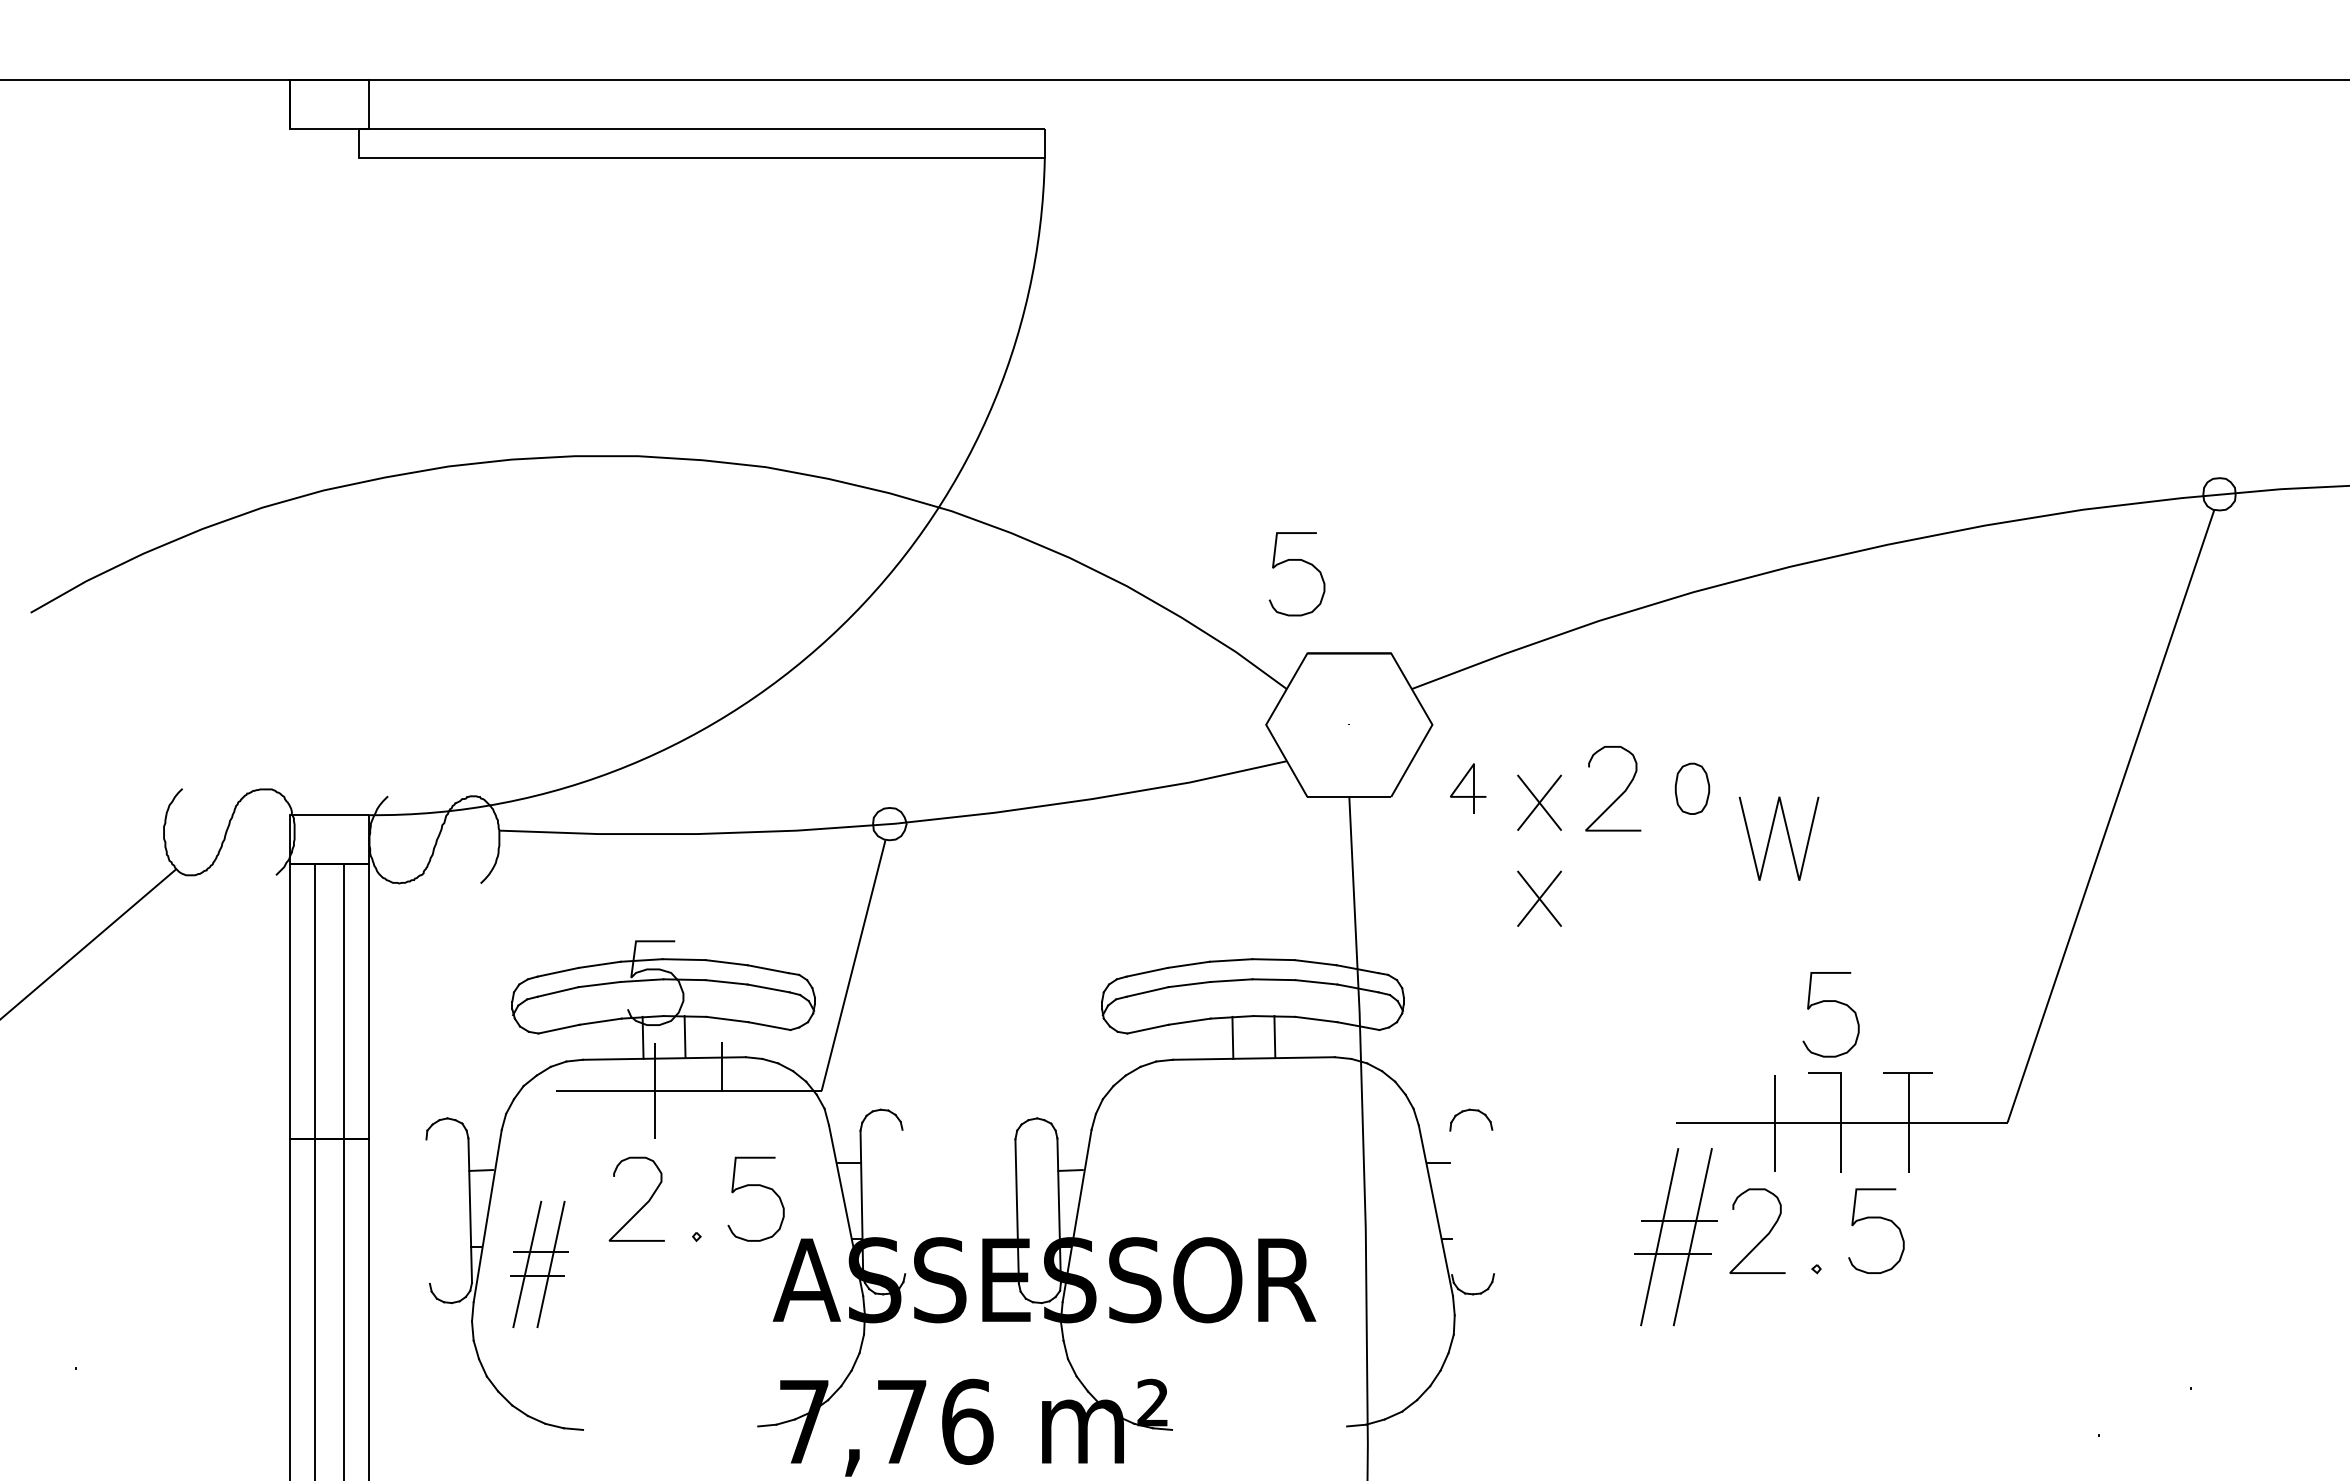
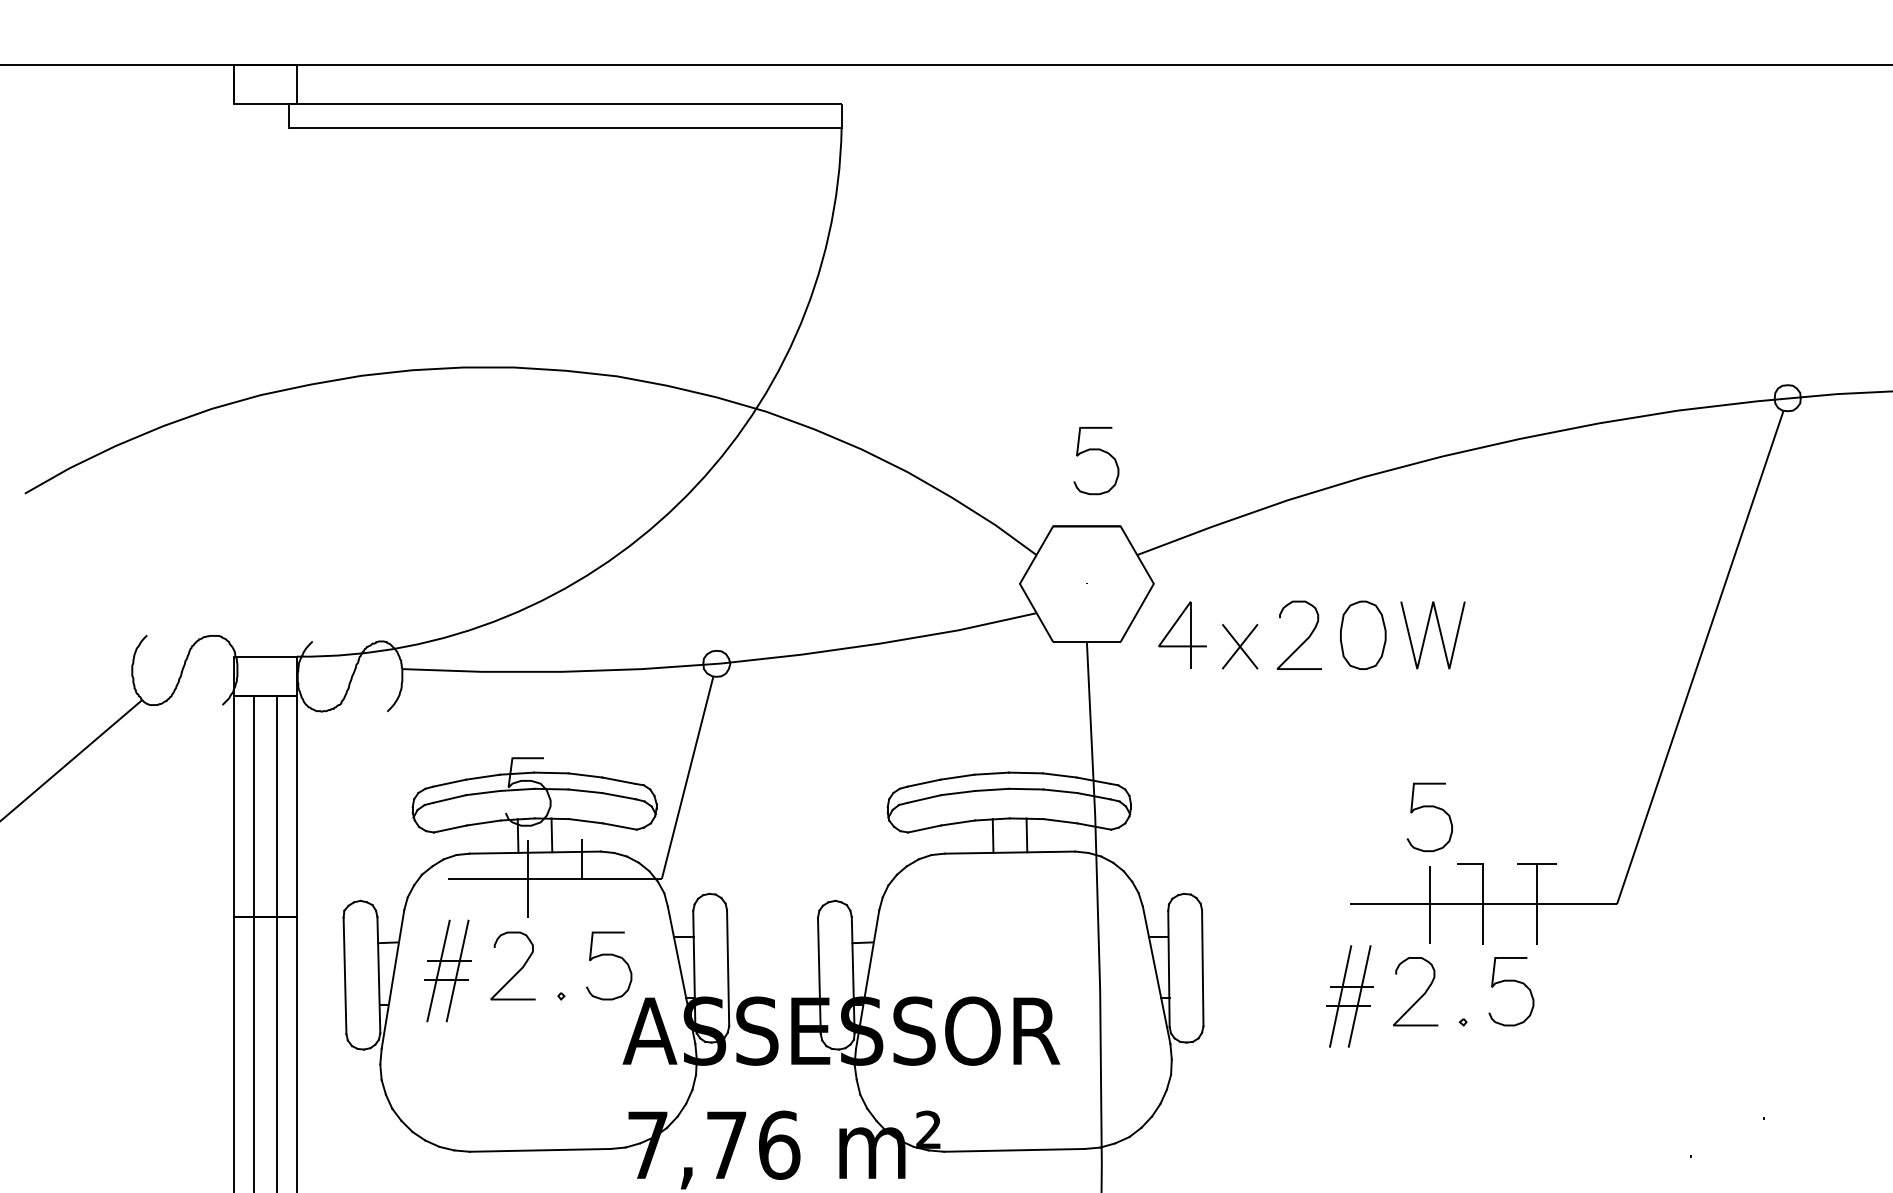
curve: (1296, 560) -> (1095, 449), moved
part: (1468, 788) -> (1182, 635), size x1.67
part: (1692, 788) -> (1363, 635), size x1.67
line: (1771, 835) -> (1426, 632), moved
part: (1539, 898) -> (1240, 723), removed
curve: (1830, 1001) -> (1429, 806), moved
line: (903, 1201) -> (727, 967), added
line: (1493, 1201) -> (1203, 967), added
line: (1451, 1202) -> (1169, 968), added
line: (427, 1211) -> (344, 975), added
part: (1675, 1236) -> (1349, 995), size x0.71
part: (539, 1263) -> (448, 970), moved
line: (670, 1427) -> (540, 1149), added
line: (1259, 1427) -> (1014, 1149), added

